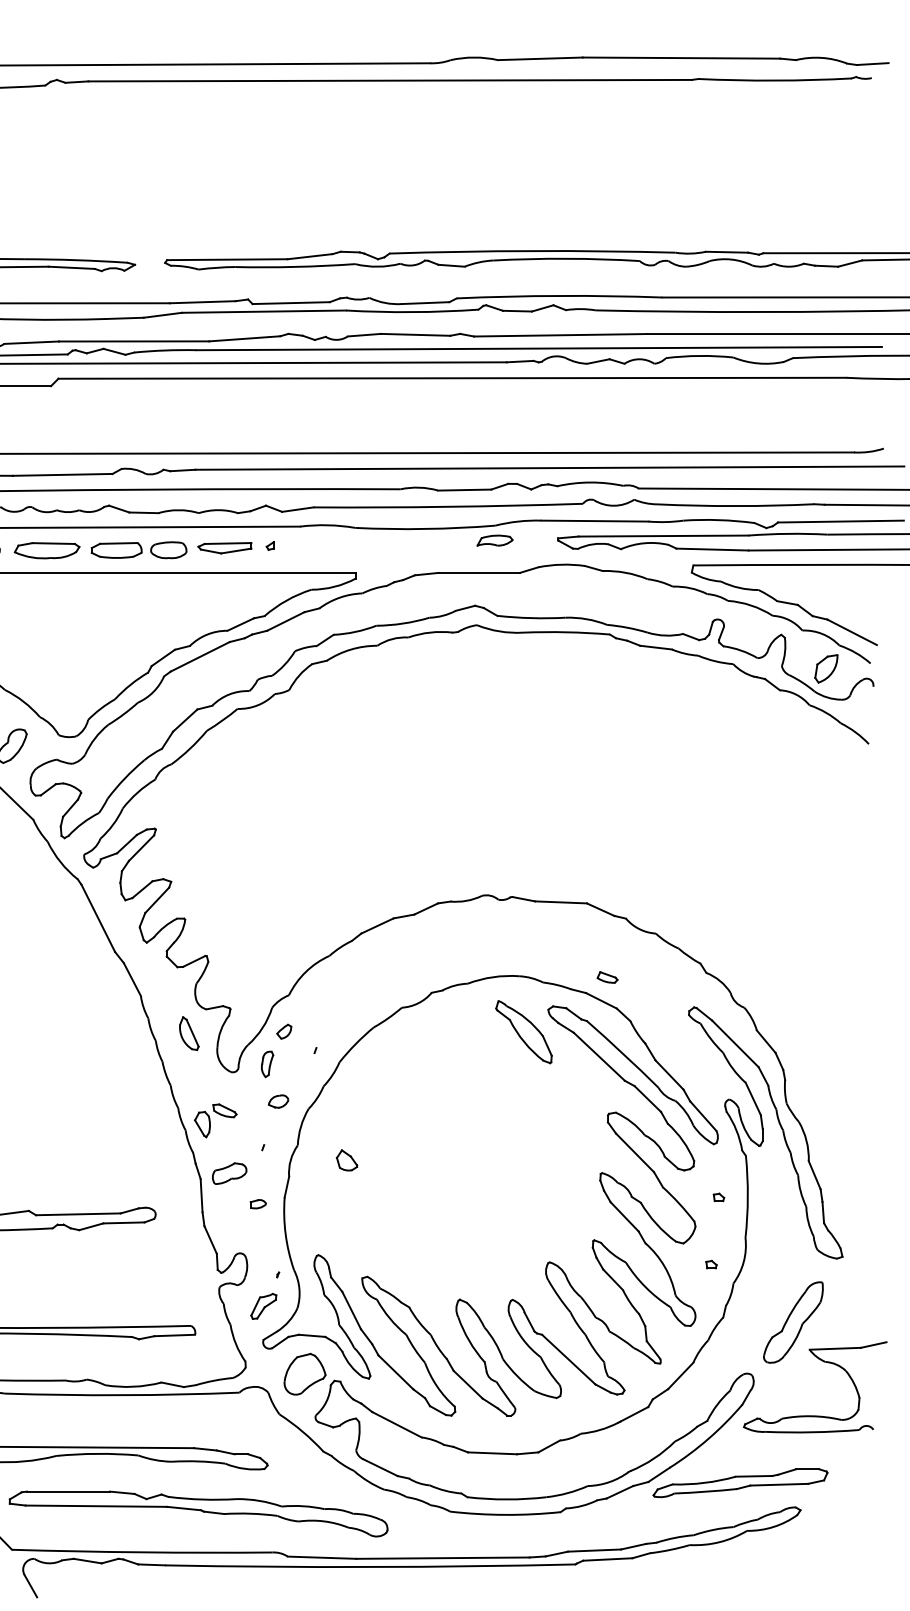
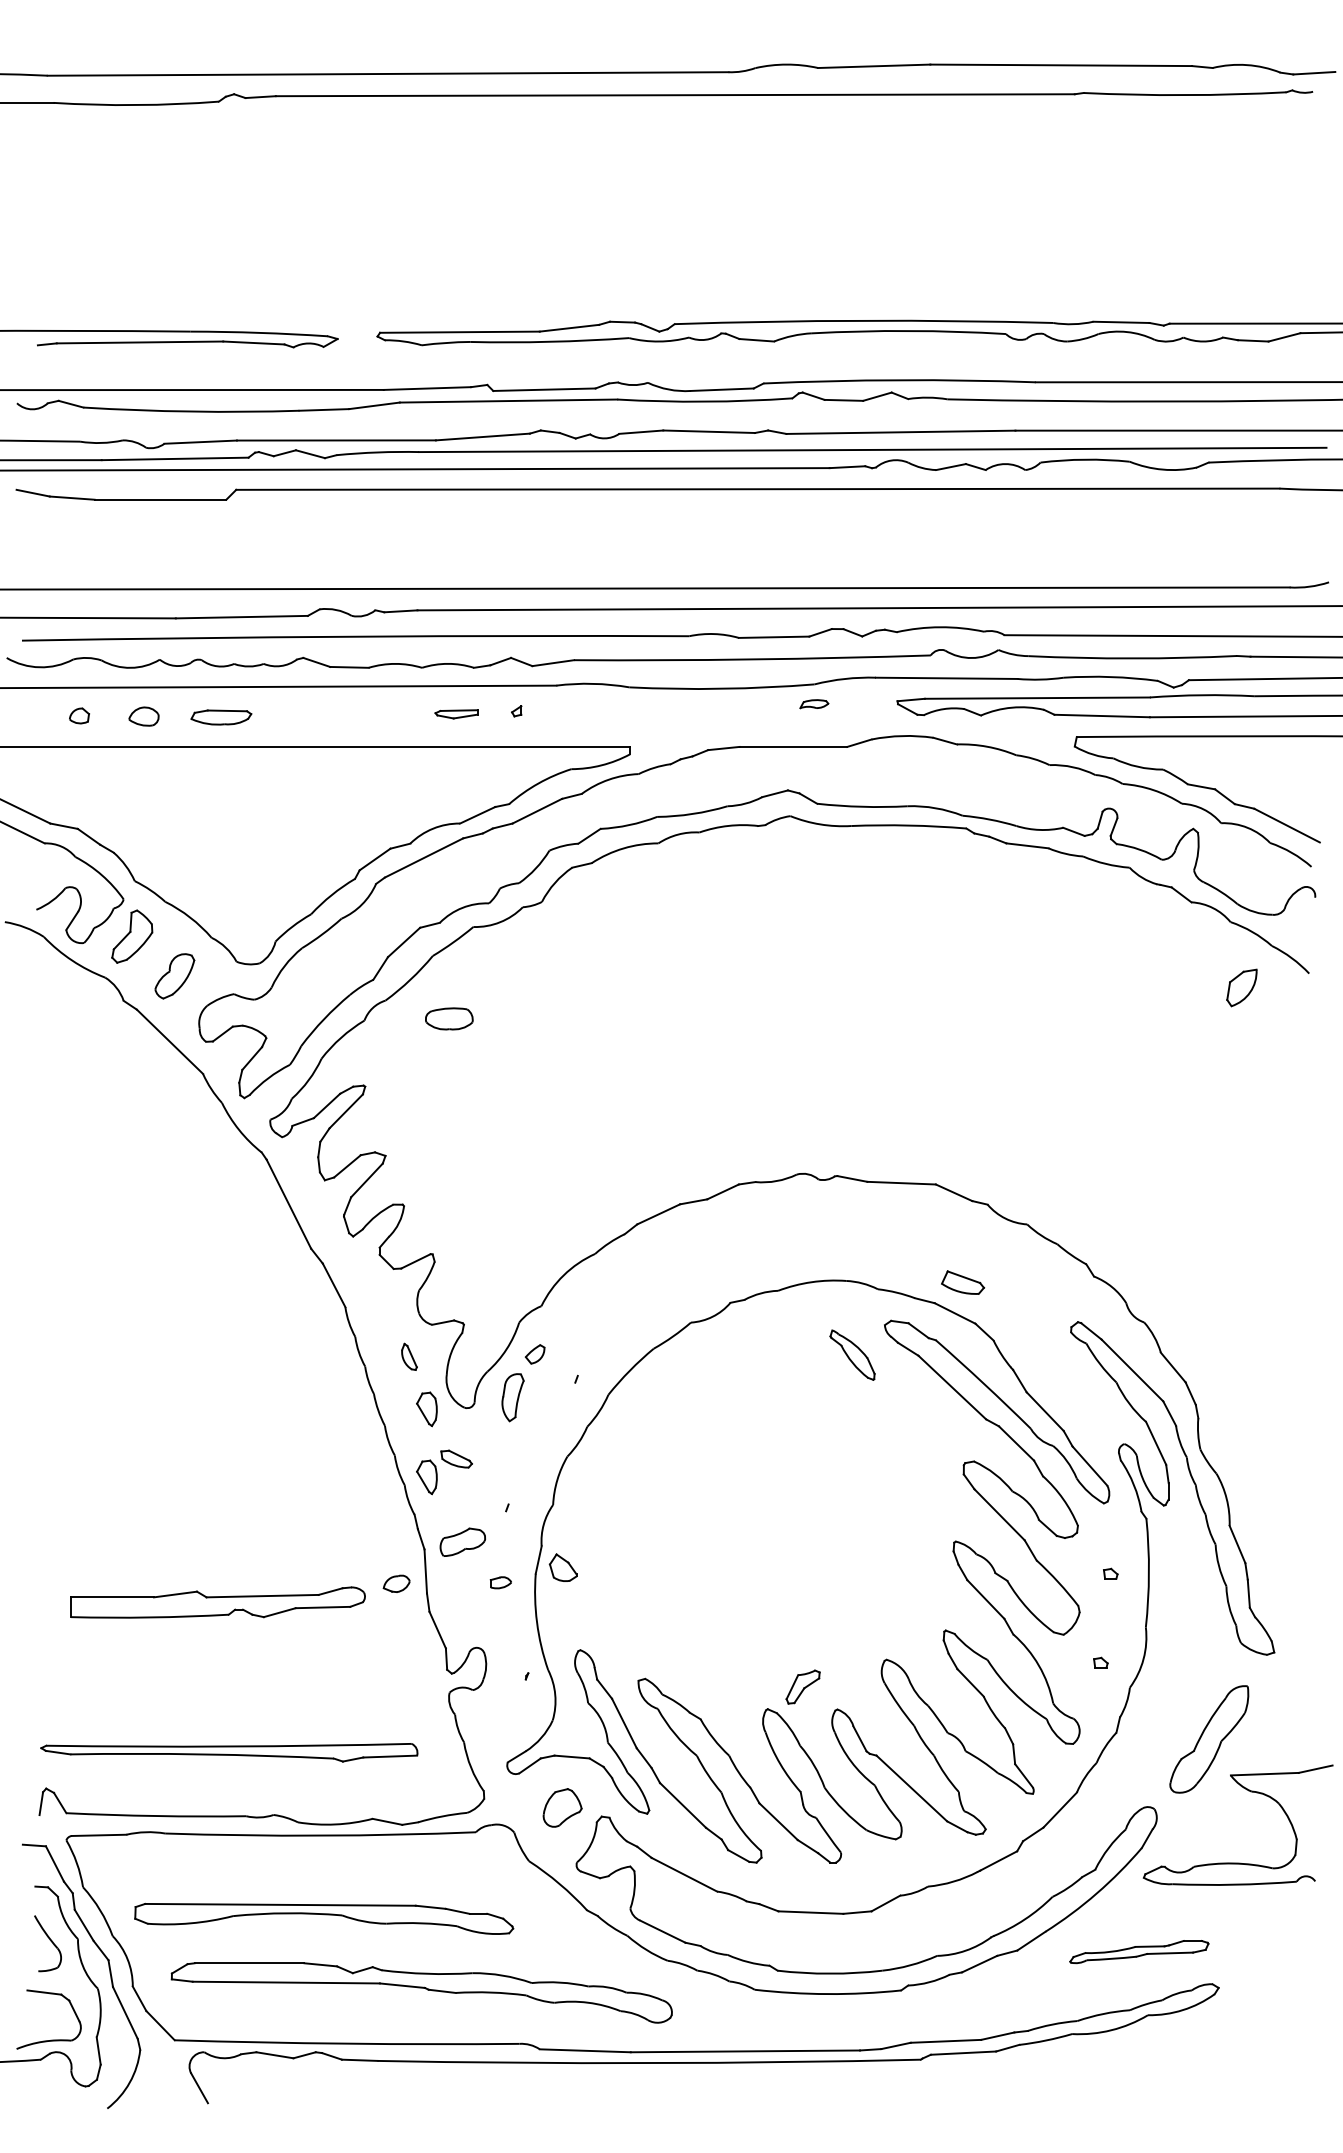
part: (495, 540) -> (814, 703), size x0.6
part: (224, 548) -> (456, 714), size x0.6
part: (116, 549) -> (313, 716), removed
part: (168, 549) -> (449, 1018), moved
part: (47, 550) -> (221, 717), size x0.7
part: (826, 668) -> (1241, 987), moved
part: (607, 977) -> (963, 1282), size x1.6
part: (523, 1032) -> (852, 1355), size x0.6
part: (189, 1033) -> (409, 1356), size x0.6
part: (267, 1064) -> (512, 1397), size x1.4
part: (202, 1073) -> (426, 1409), added
part: (278, 1101) -> (396, 1583), moved
part: (346, 1160) -> (562, 1567), moved
part: (263, 1305) -> (802, 1686), moved
part: (304, 1373) -> (562, 1807), size x0.7
part: (740, 1482) -> (1139, 1951), size x0.6

